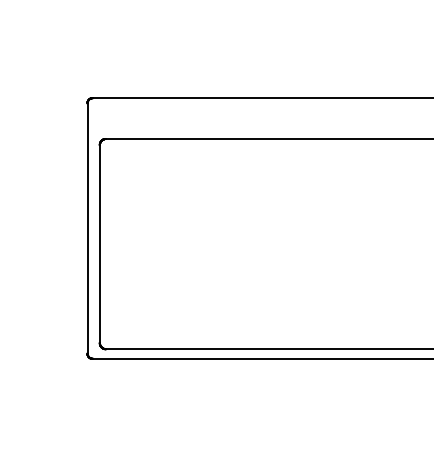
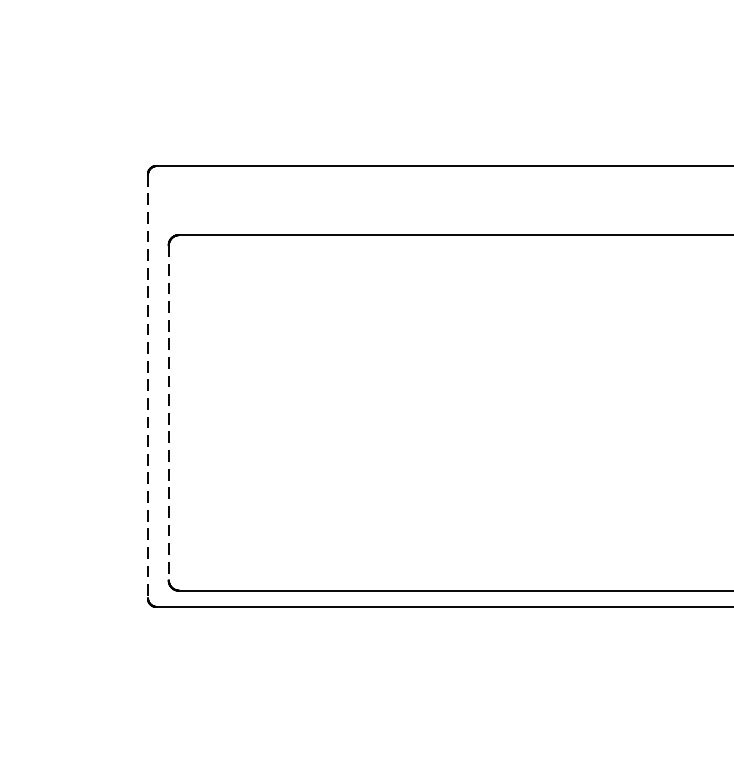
line: (87, 228) -> (147, 386), solid -> dashed
line: (99, 244) -> (168, 413), solid -> dashed

